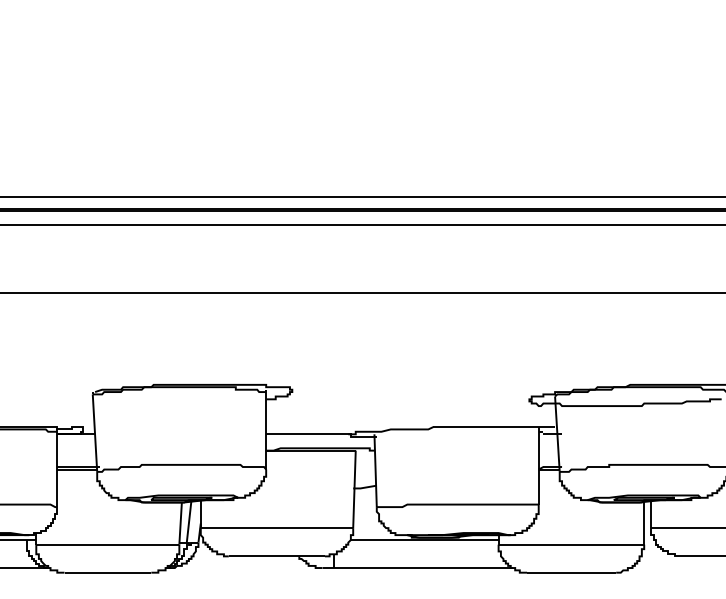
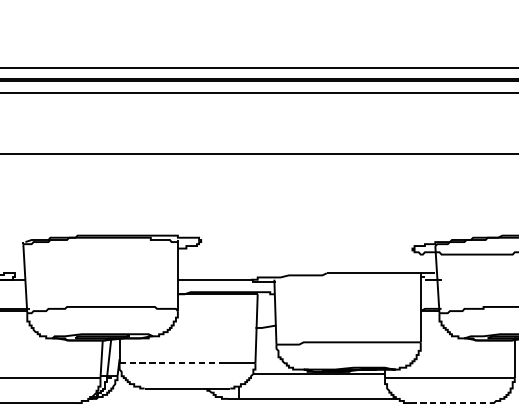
line: (258, 528) -> (171, 363), solid -> dashed
line: (571, 572) -> (449, 402), solid -> dashed

